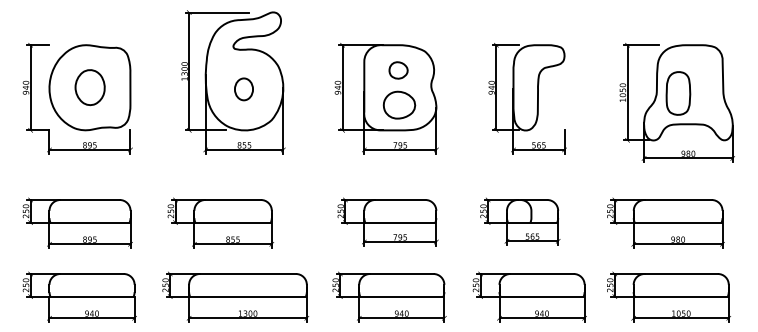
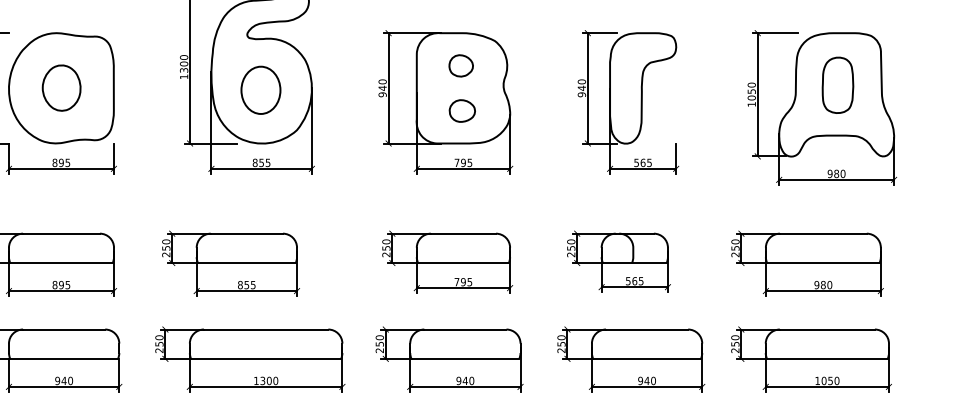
part: (243, 89) -> (260, 90), size x1.67
part: (678, 93) -> (838, 85), moved
part: (399, 105) -> (462, 111), size x0.62

